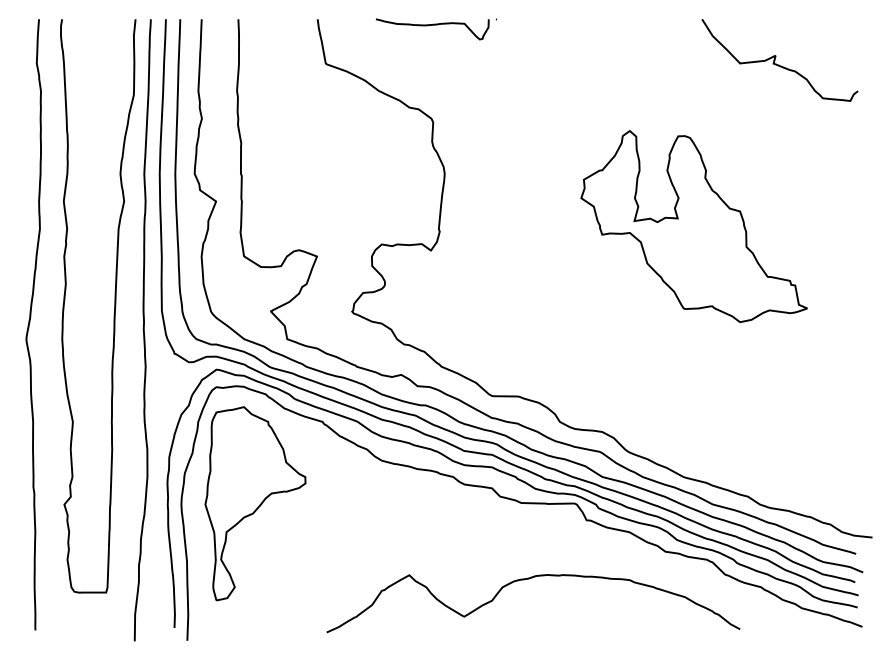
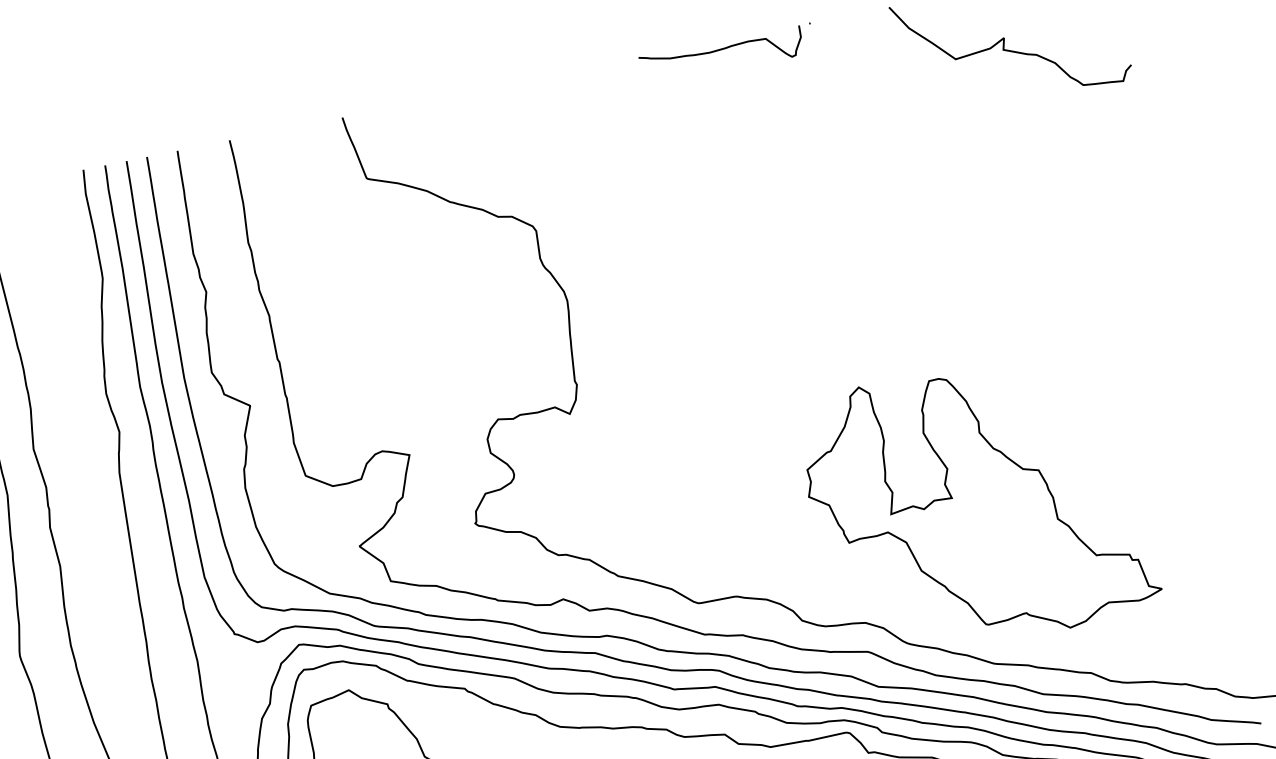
part: (436, 29) -> (727, 55), moved
part: (693, 226) -> (976, 504), moved

